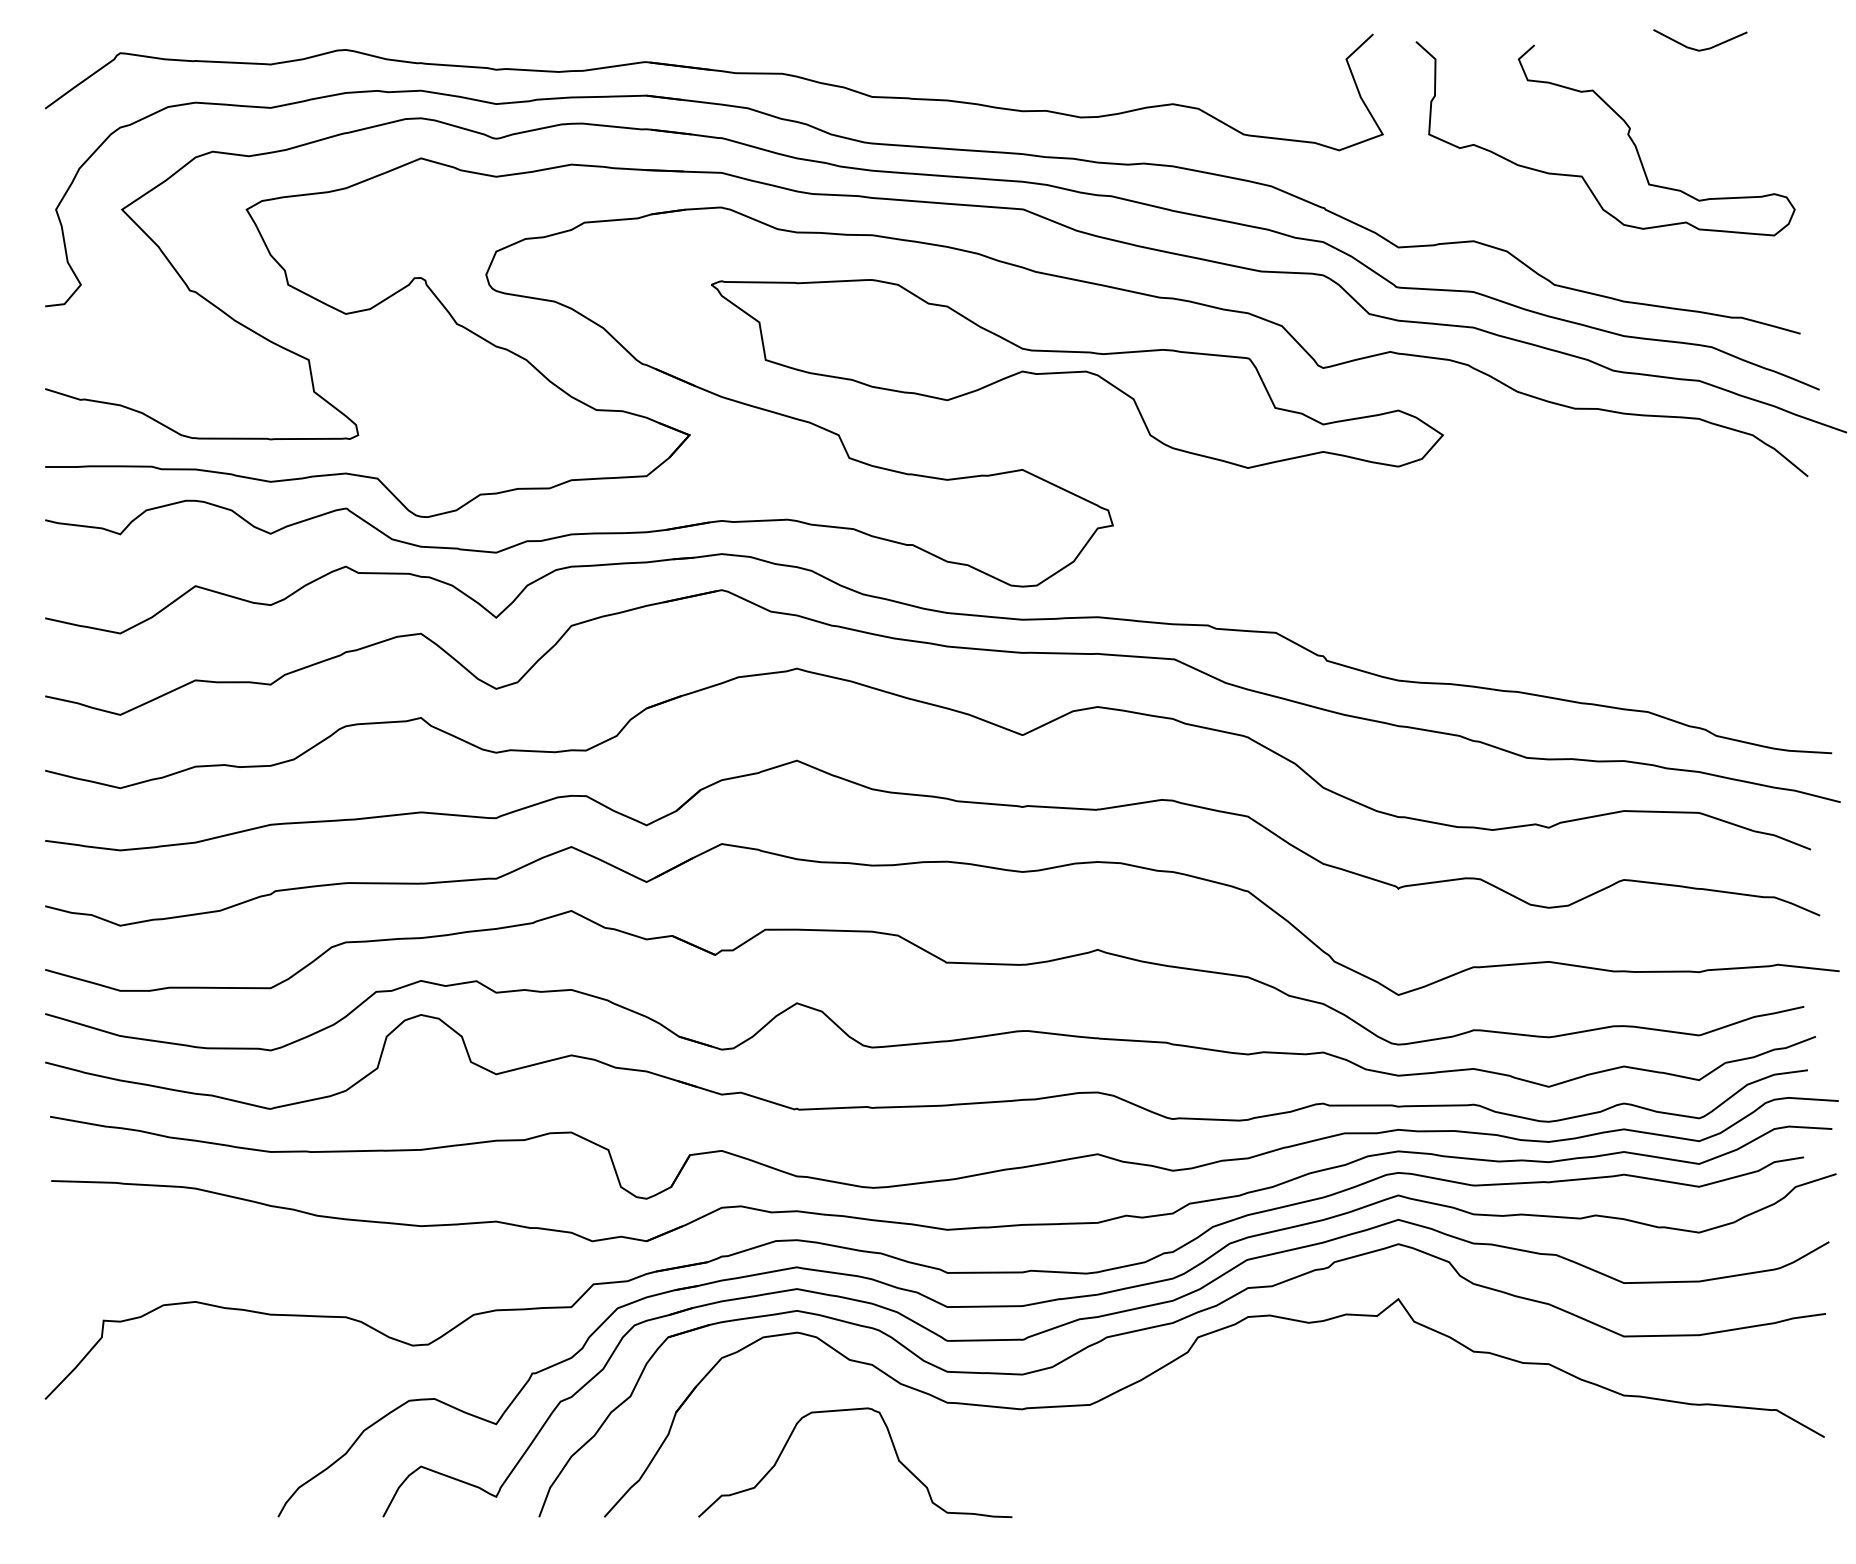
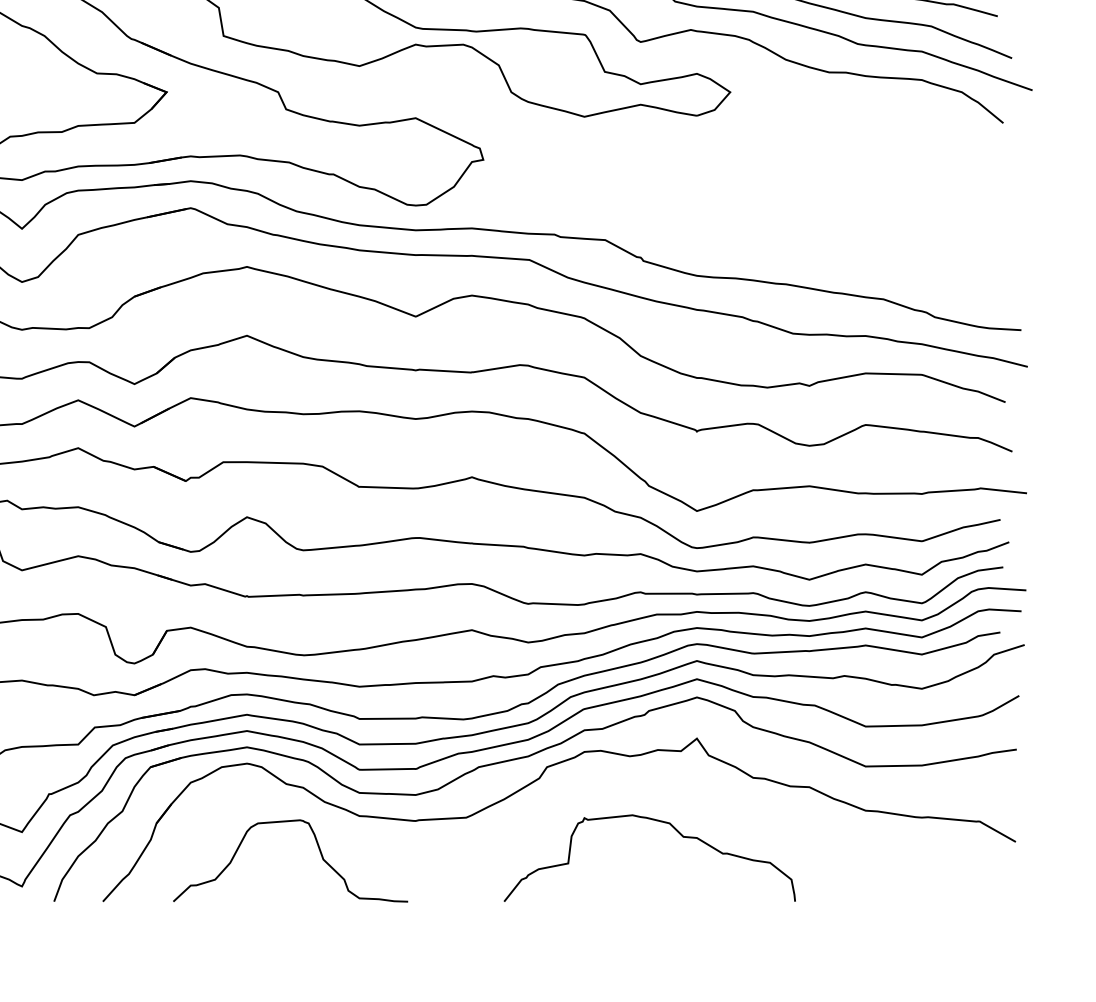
curve: (1348, 1410) -> (659, 821), added

